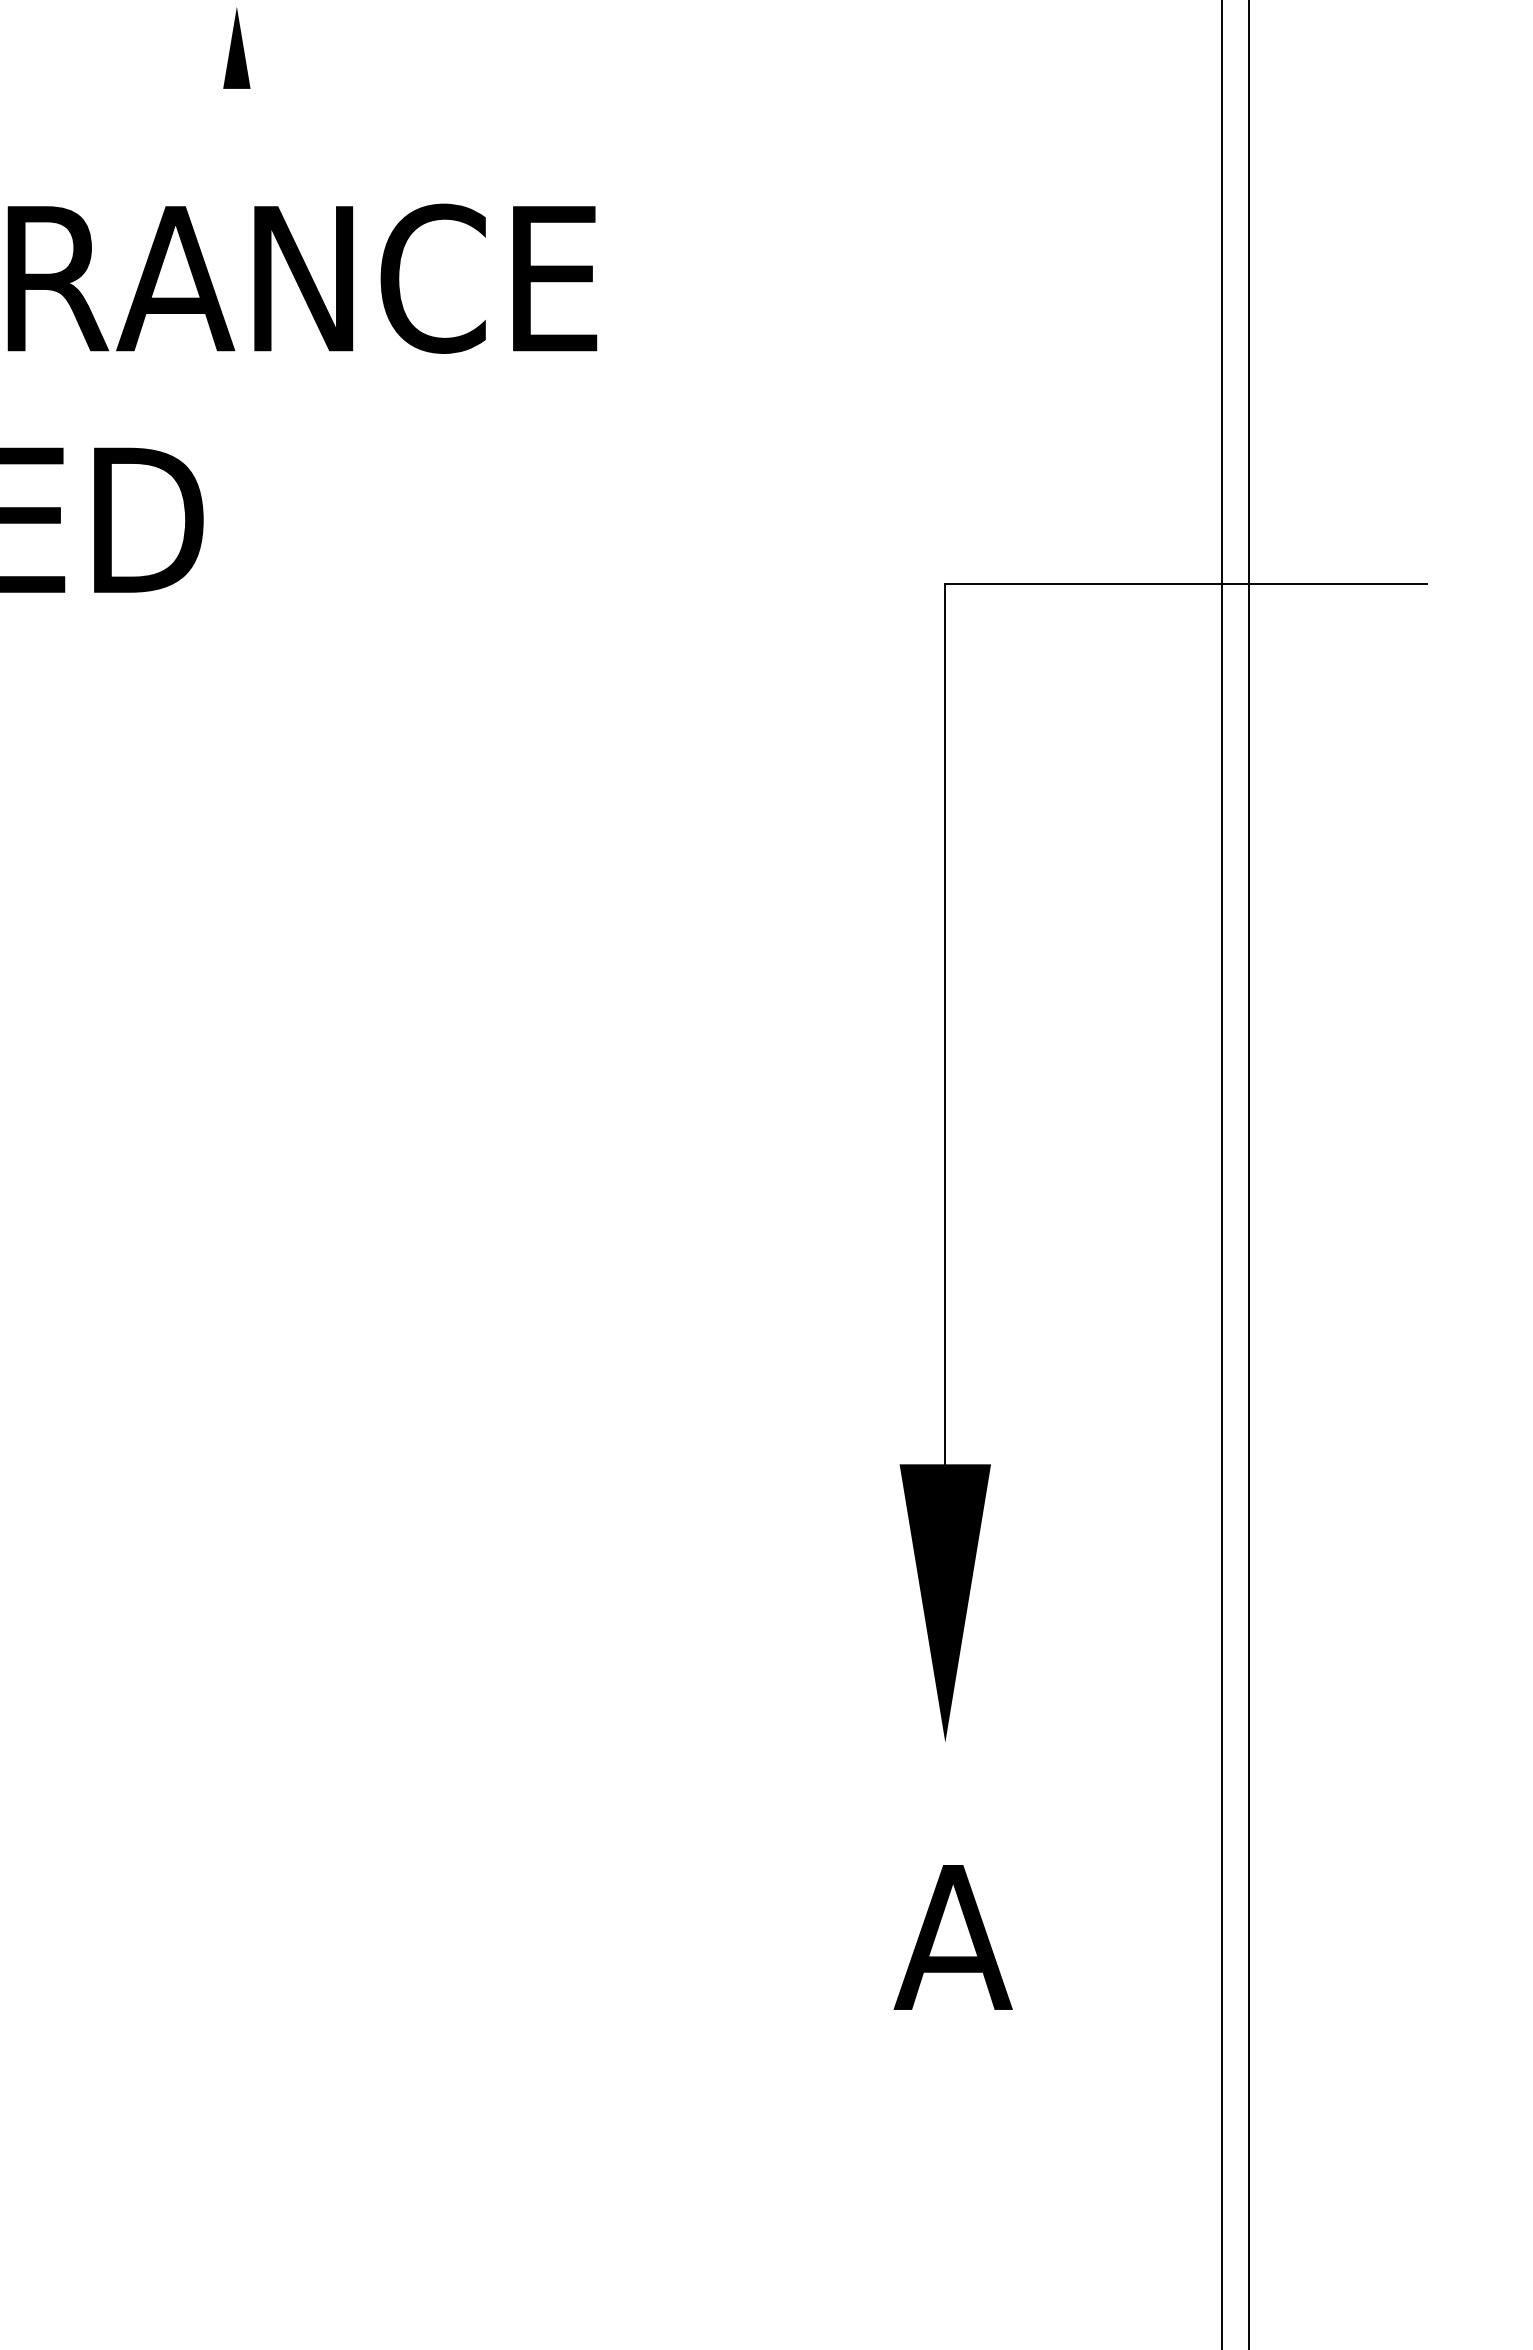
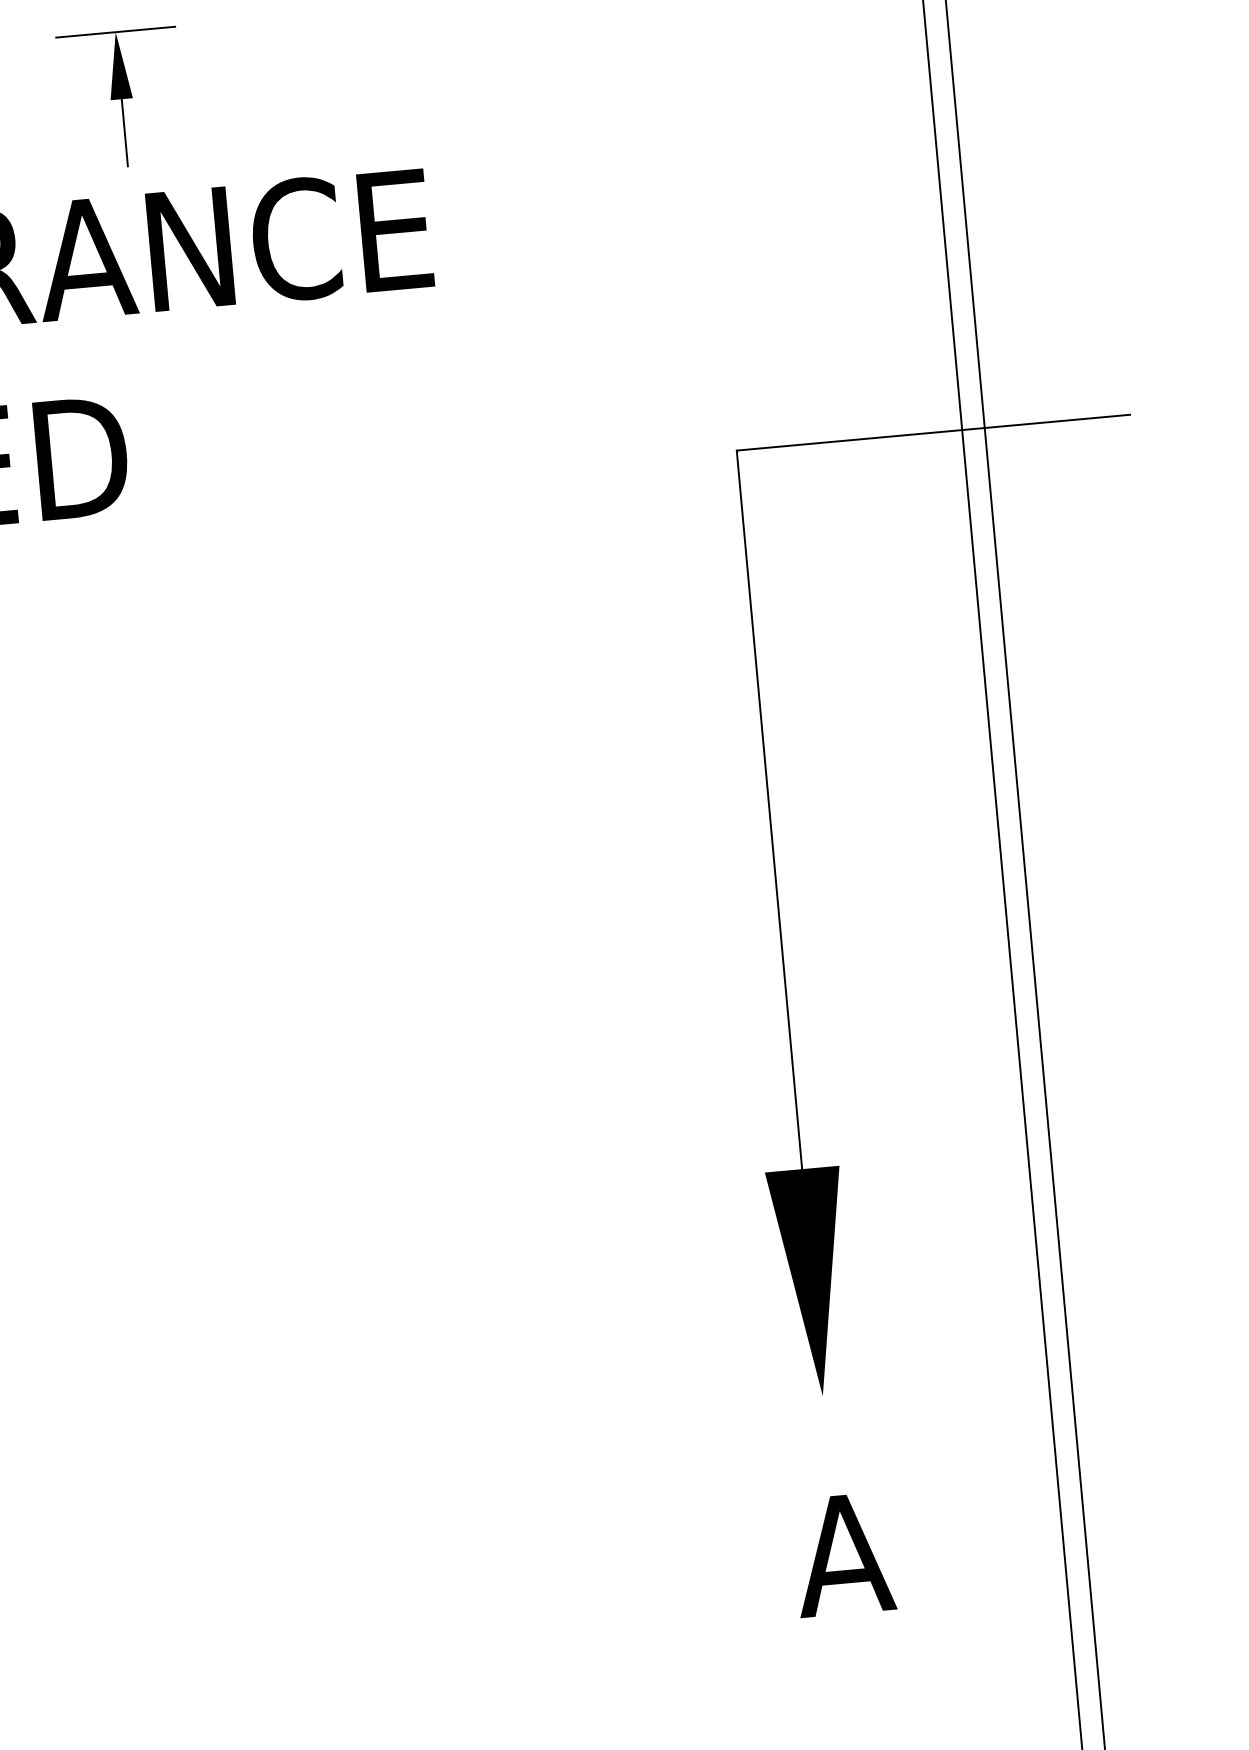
line: (236, 6) -> (115, 32), added
line: (236, 129) -> (124, 132), added

